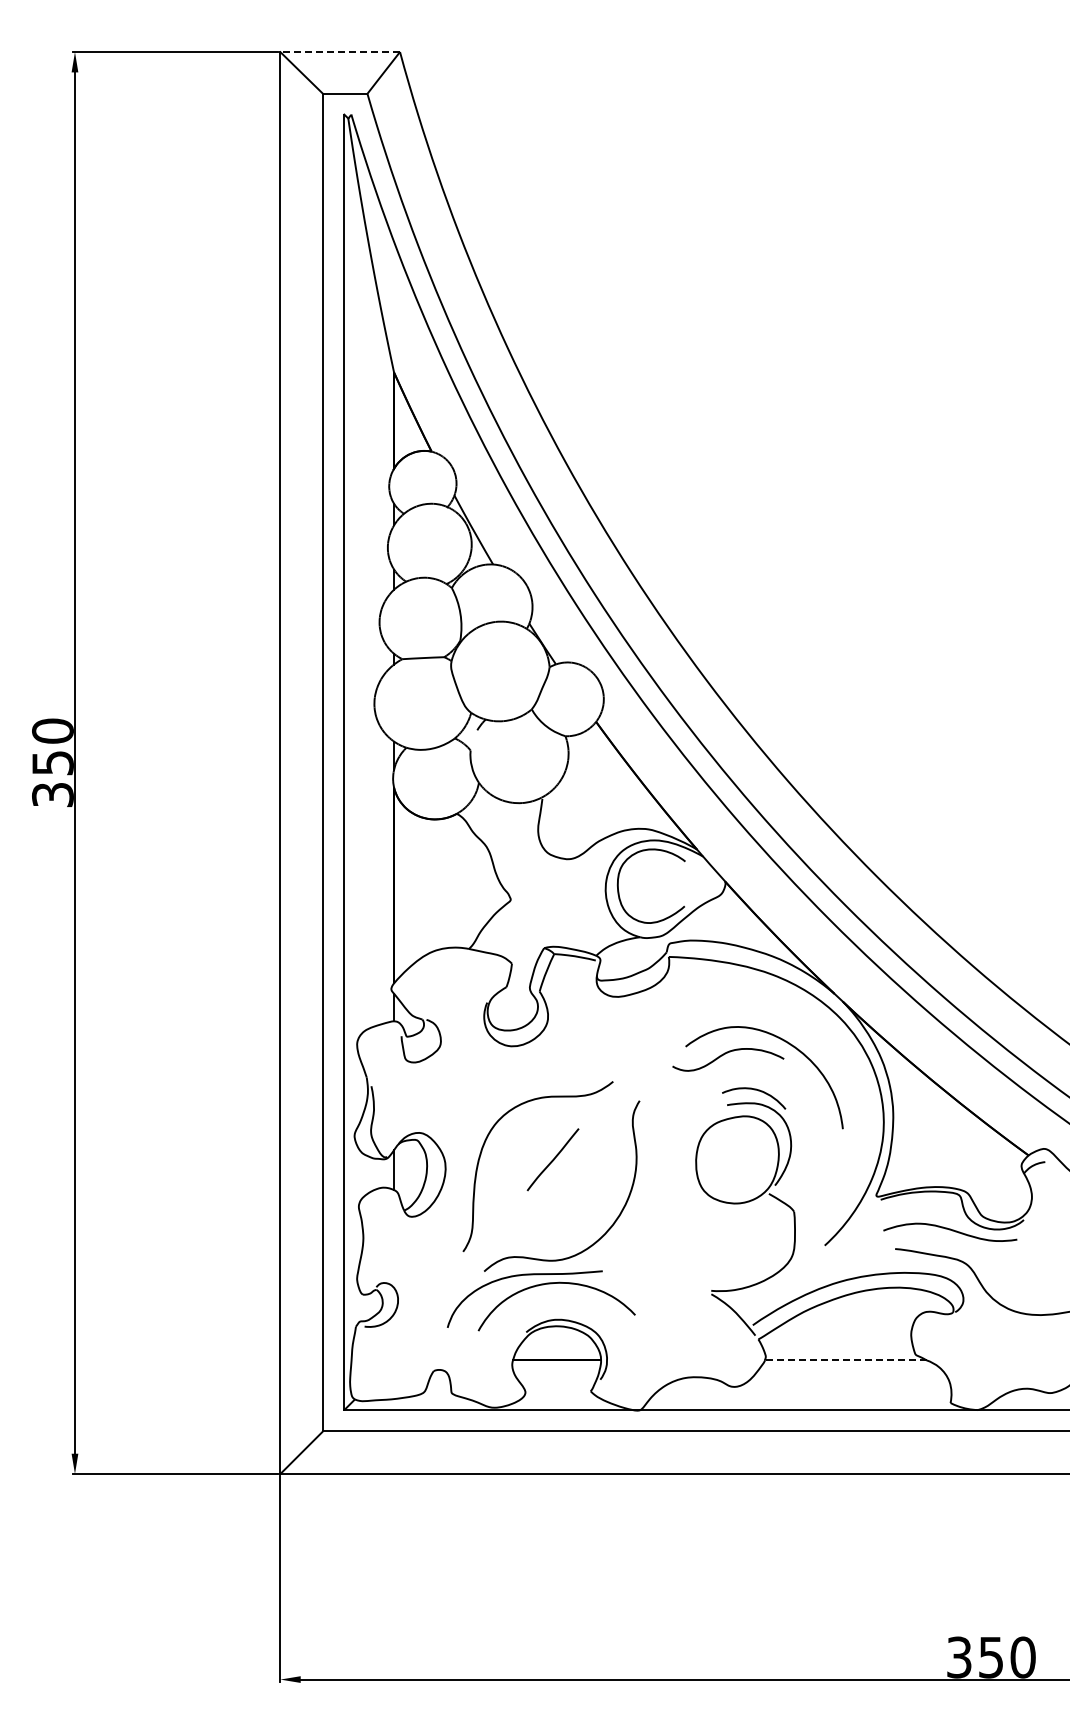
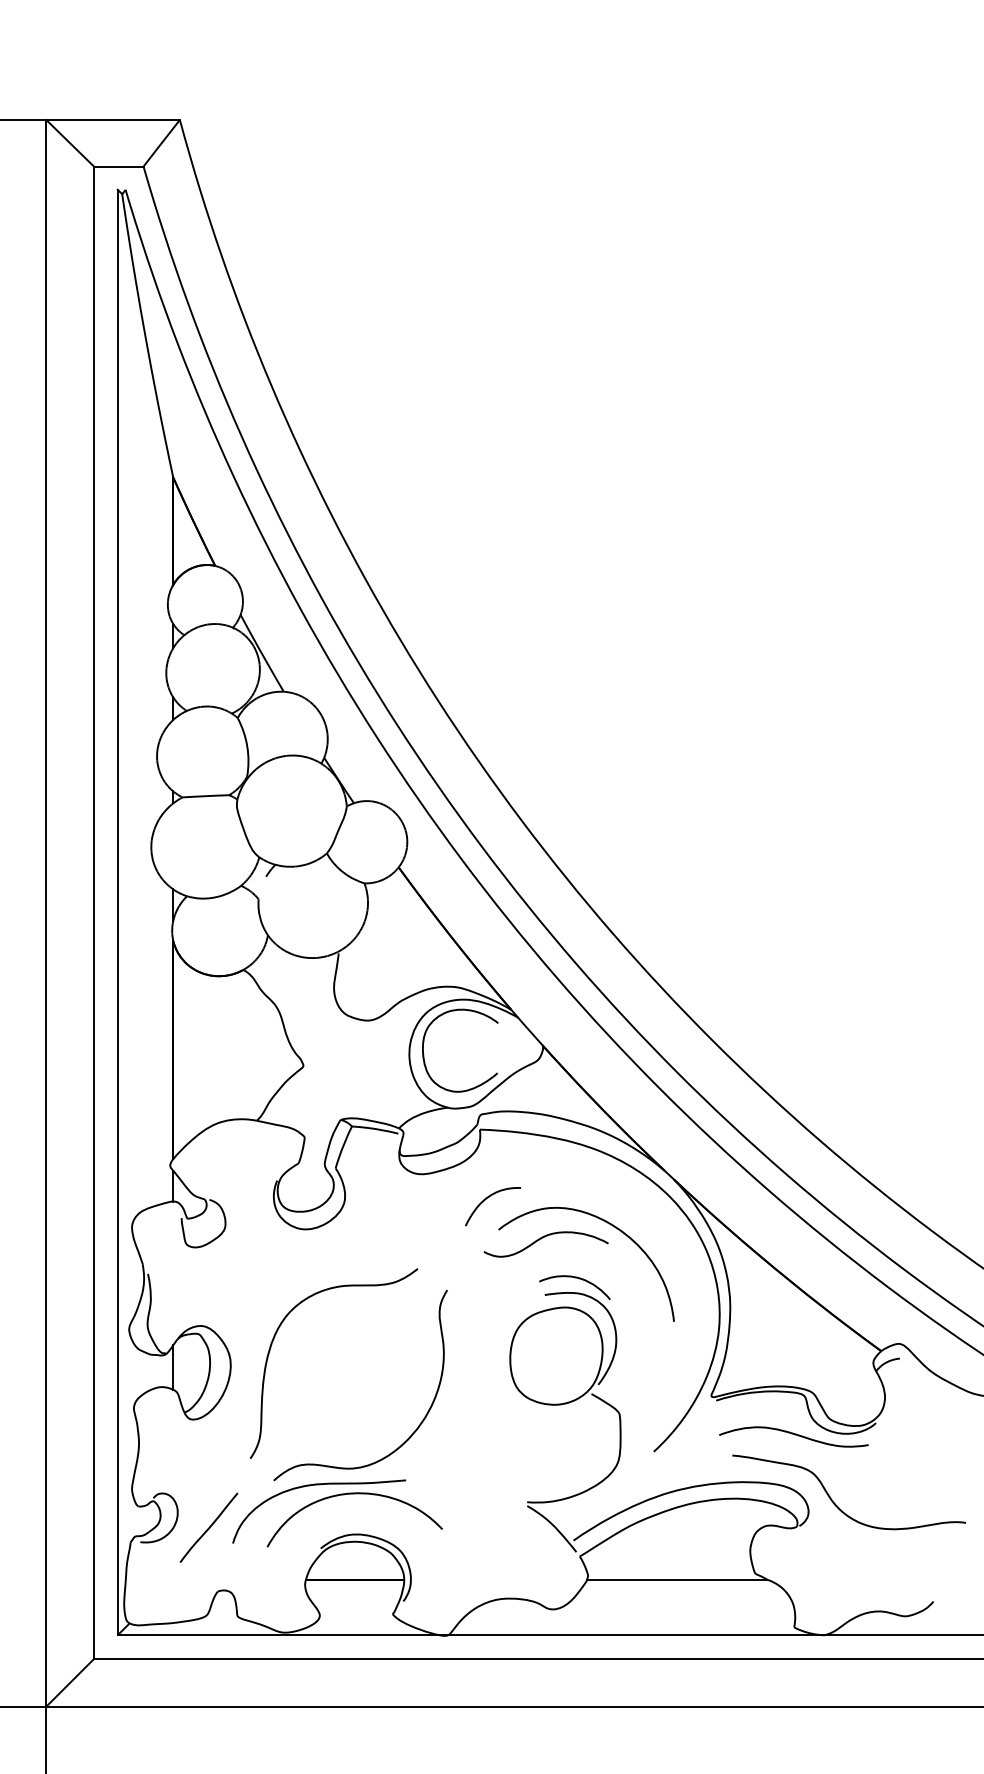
line: (340, 52) -> (113, 120), dashed -> solid
curve: (675, 1019) -> (487, 1199), added
line: (552, 1159) -> (208, 1527), moved
line: (845, 1360) -> (676, 1579), dashed -> solid

